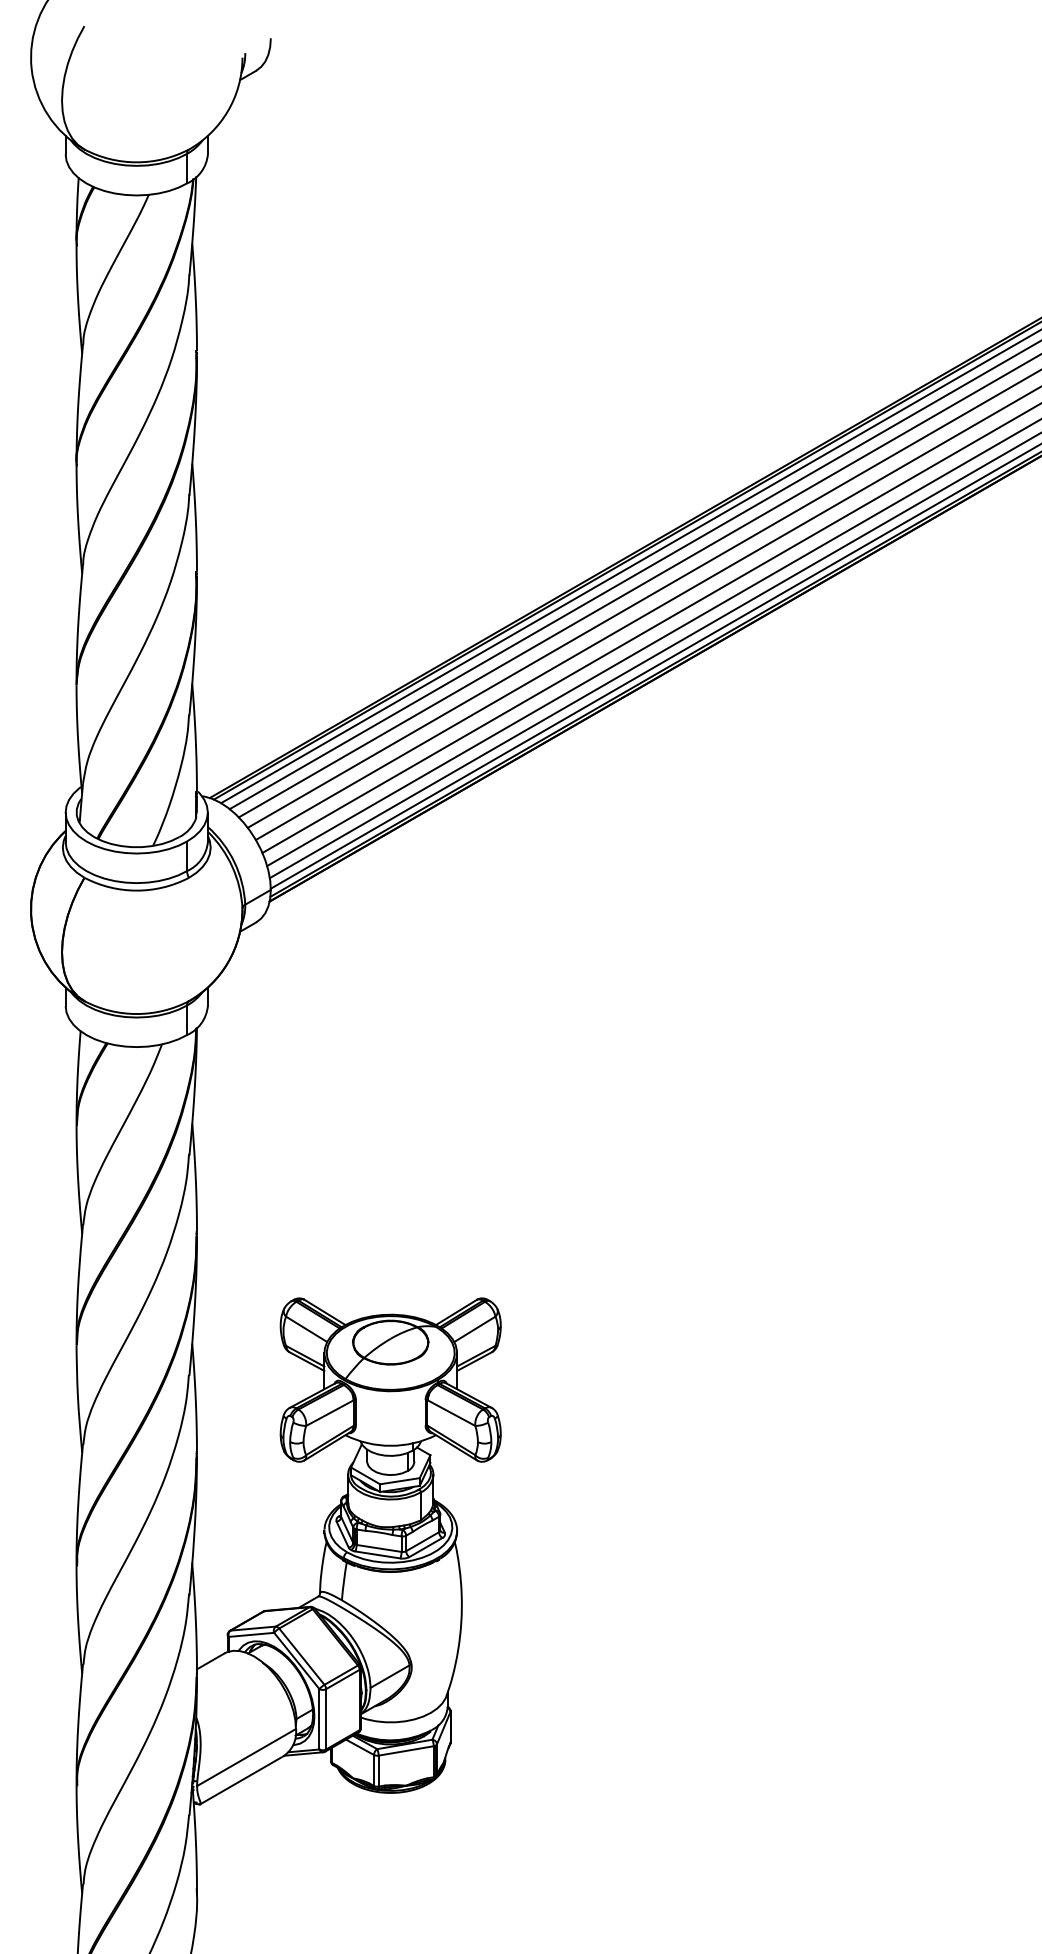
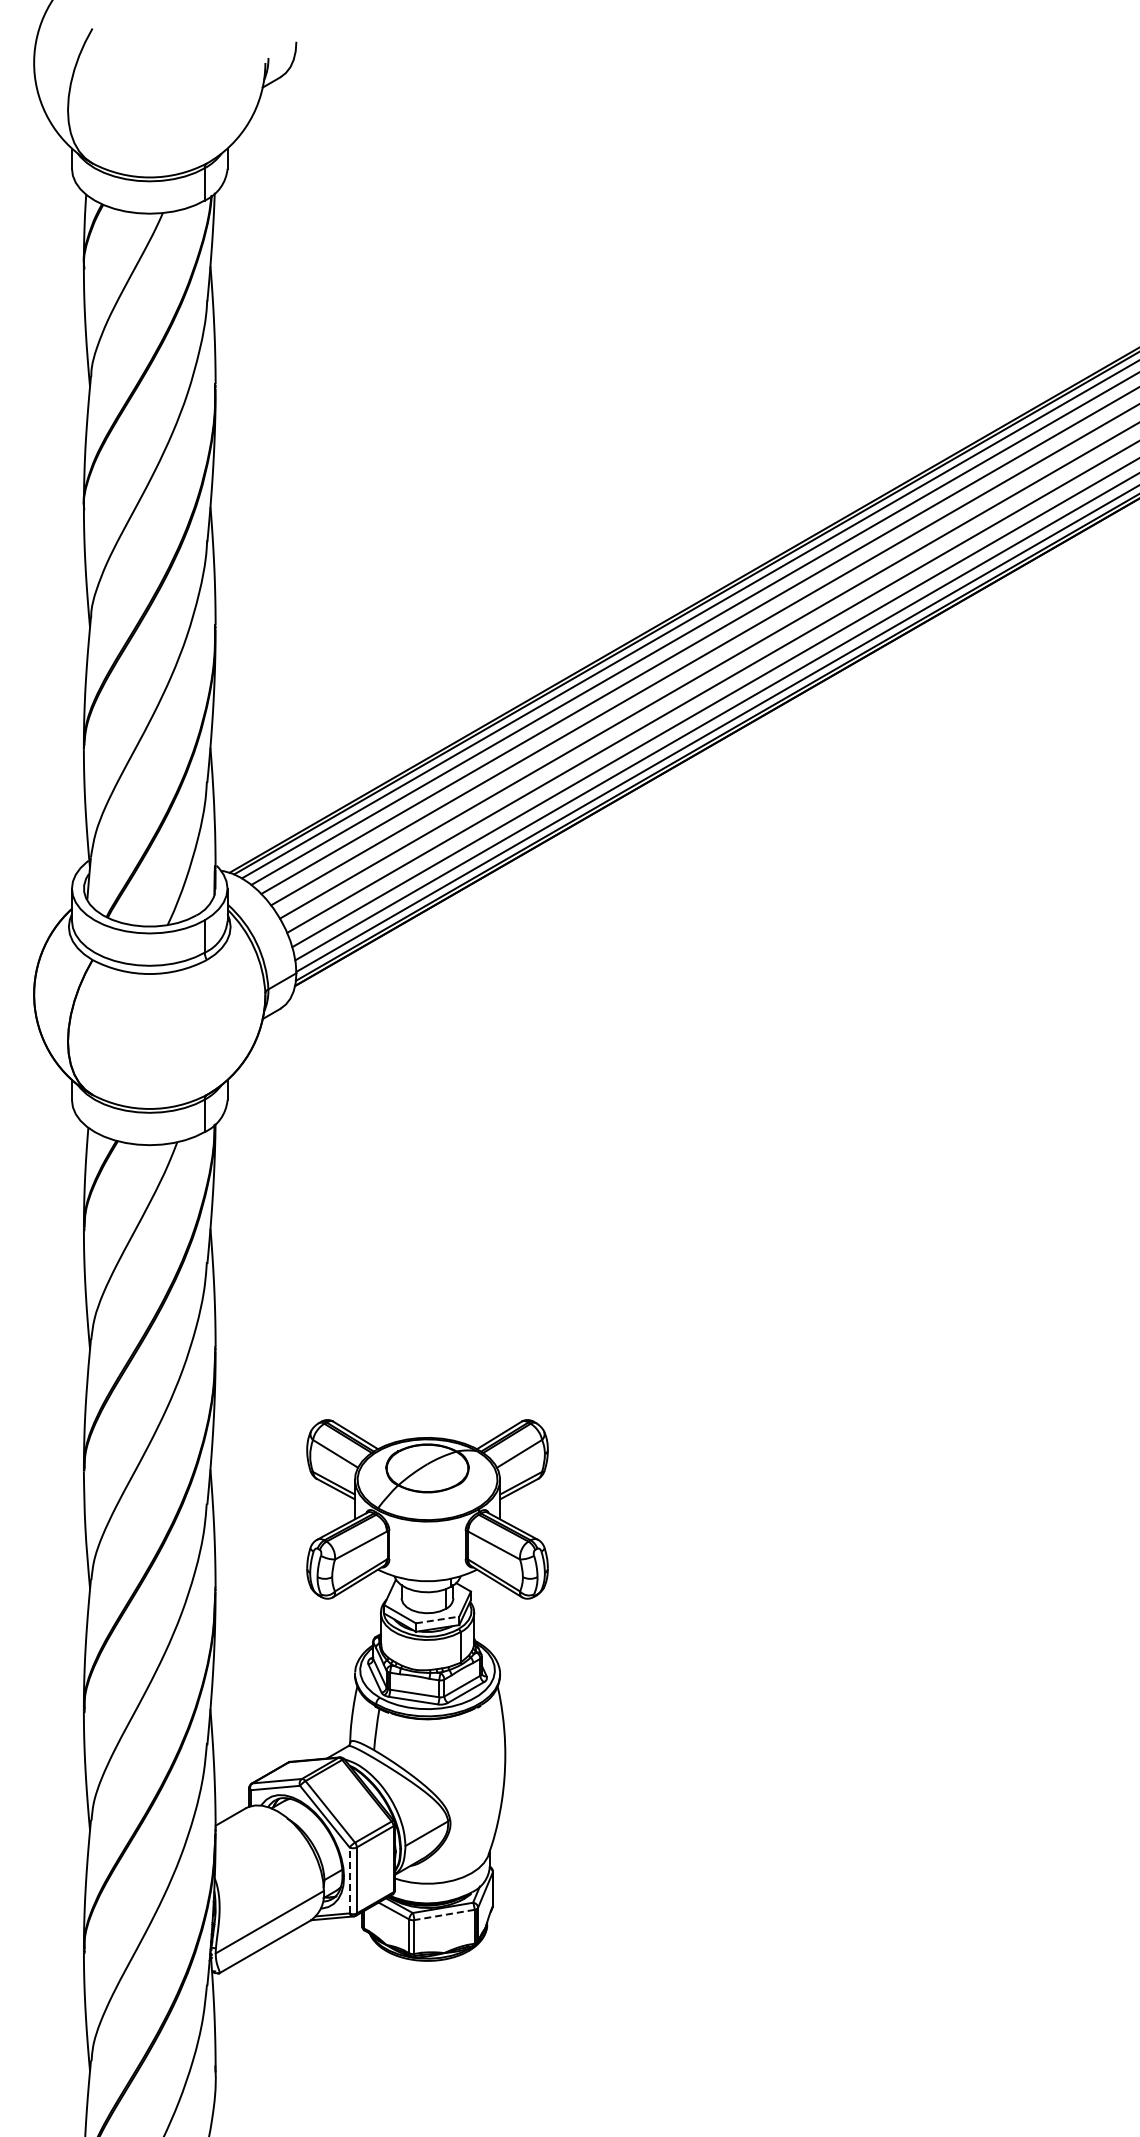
line: (399, 1480) -> (437, 1619), solid -> dashed
line: (319, 1718) -> (349, 1879), solid -> dashed
line: (406, 1750) -> (444, 1914), solid -> dashed

